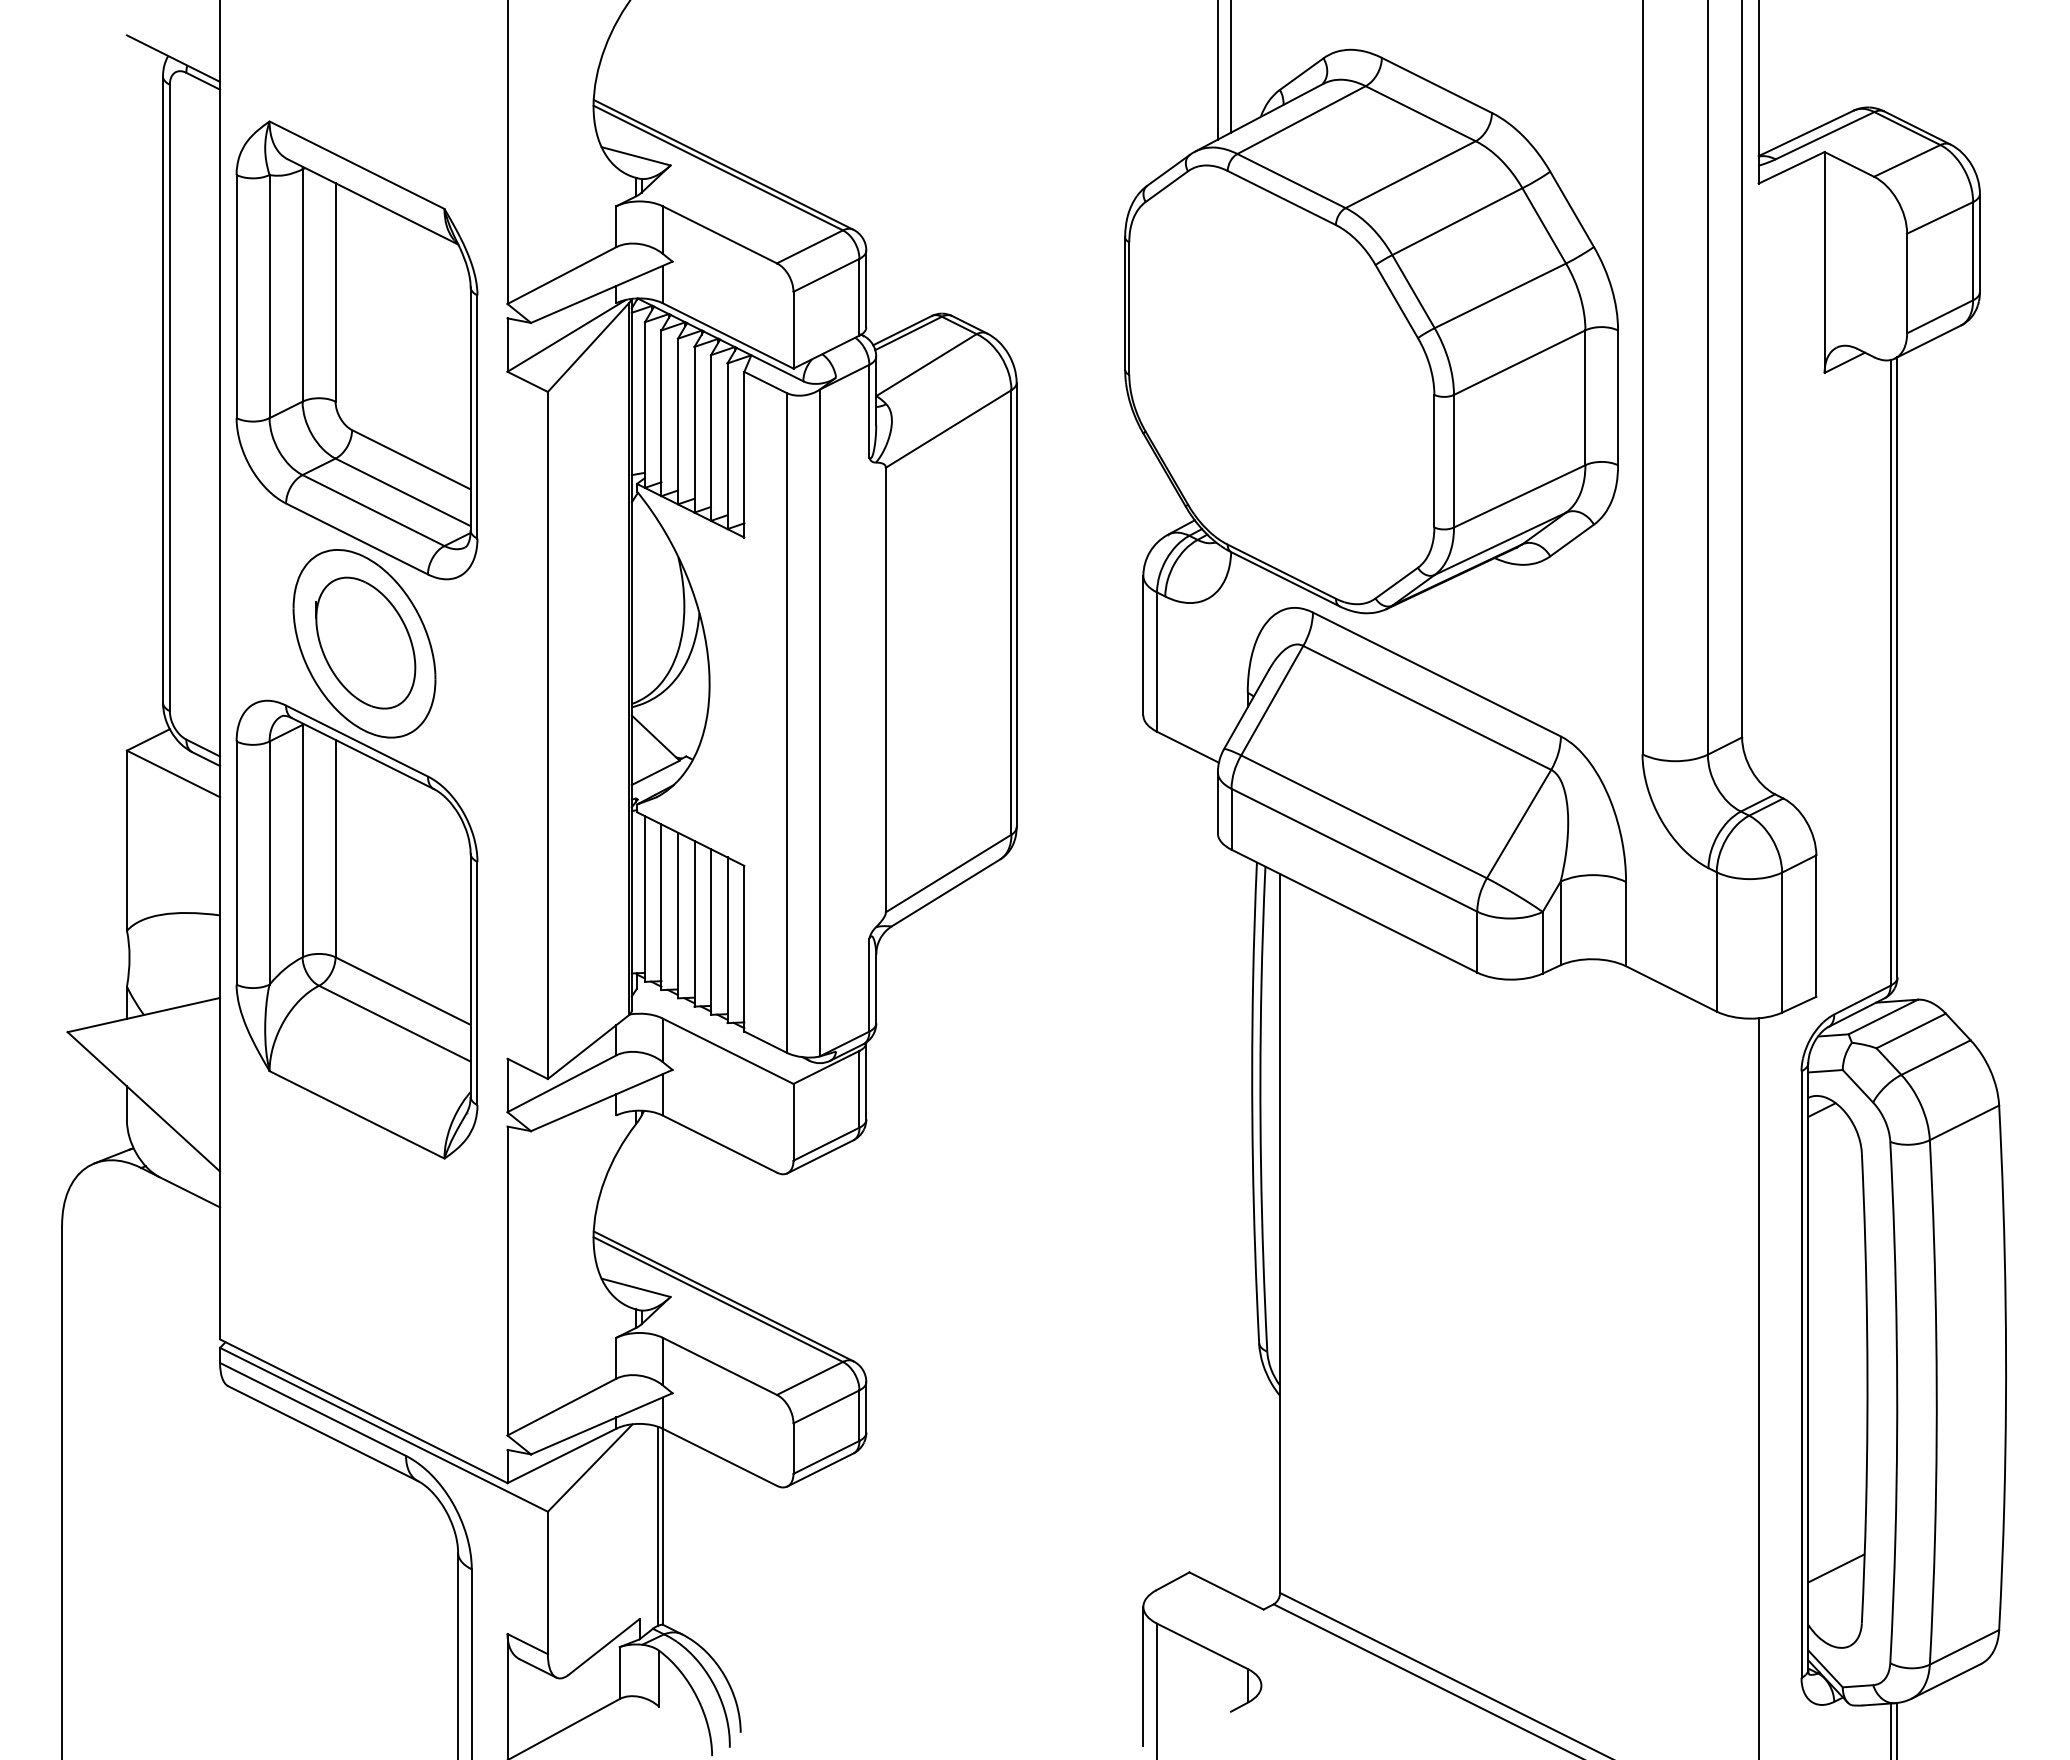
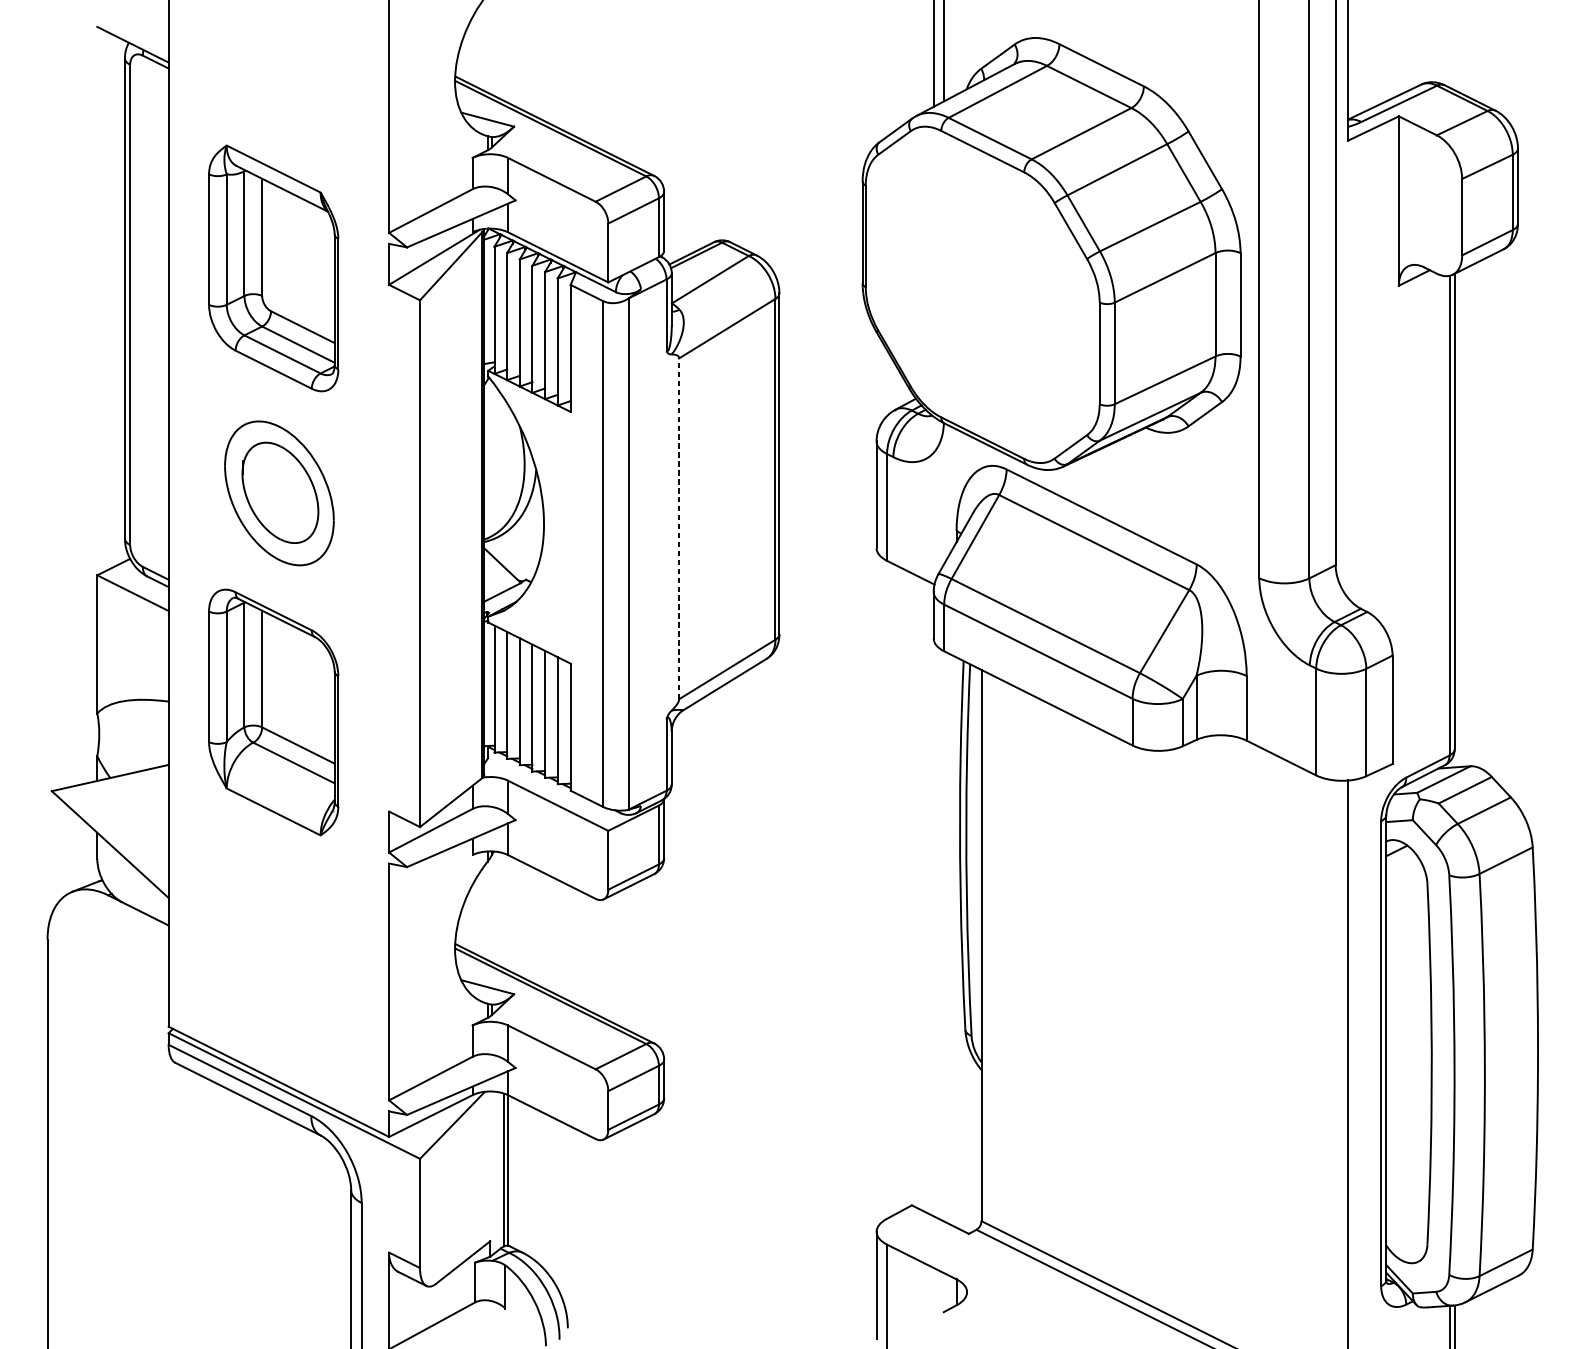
part: (356, 350) -> (273, 268), size x0.7
line: (885, 689) -> (678, 528), solid -> dashed
part: (356, 929) -> (273, 712), size x0.7
line: (1836, 1568) -> (1408, 1202), removed

